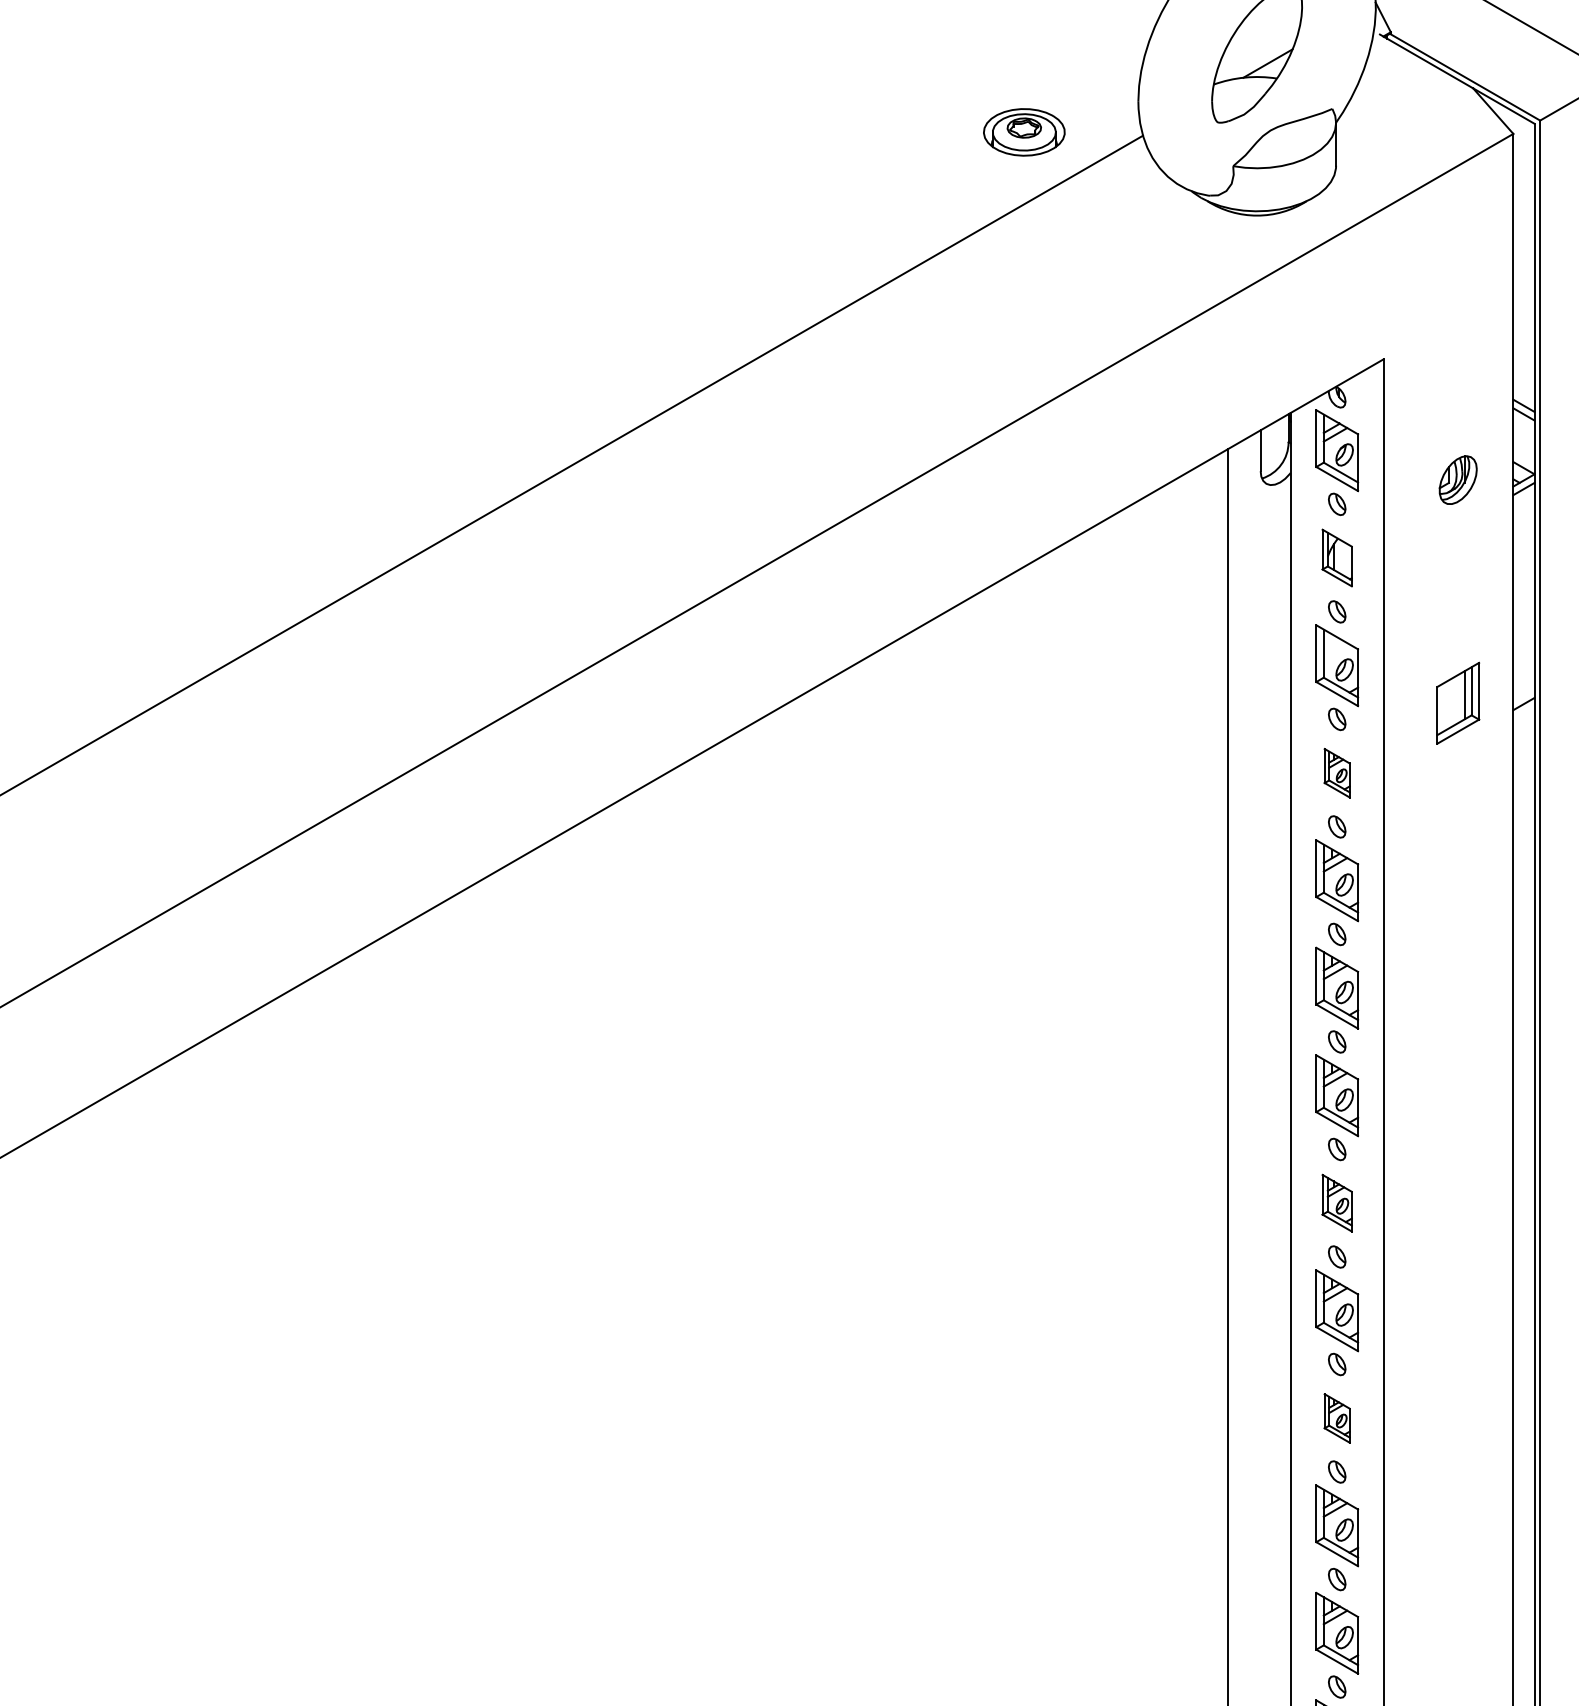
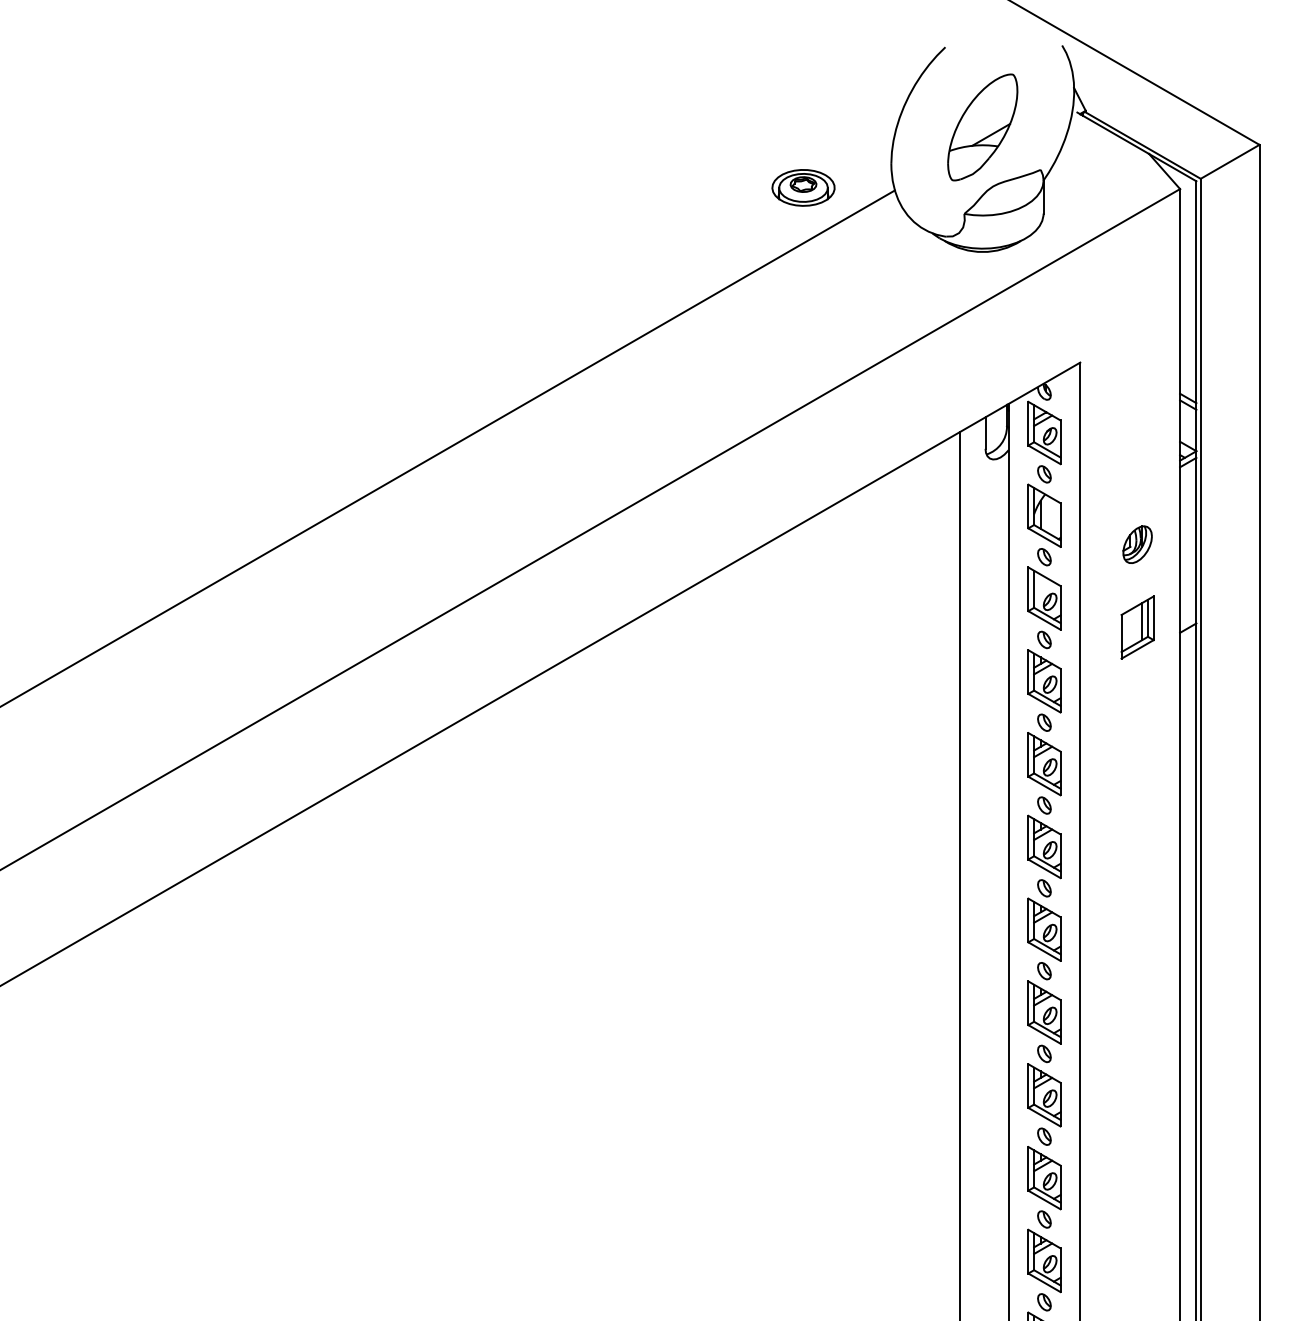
part: (1458, 479) -> (1137, 544), moved
part: (1337, 557) -> (1044, 515), size x1.43
part: (1337, 773) -> (1044, 681), size x1.67
part: (1337, 1203) -> (1044, 1012), size x1.43
part: (1337, 1418) -> (1044, 1178), size x1.67

